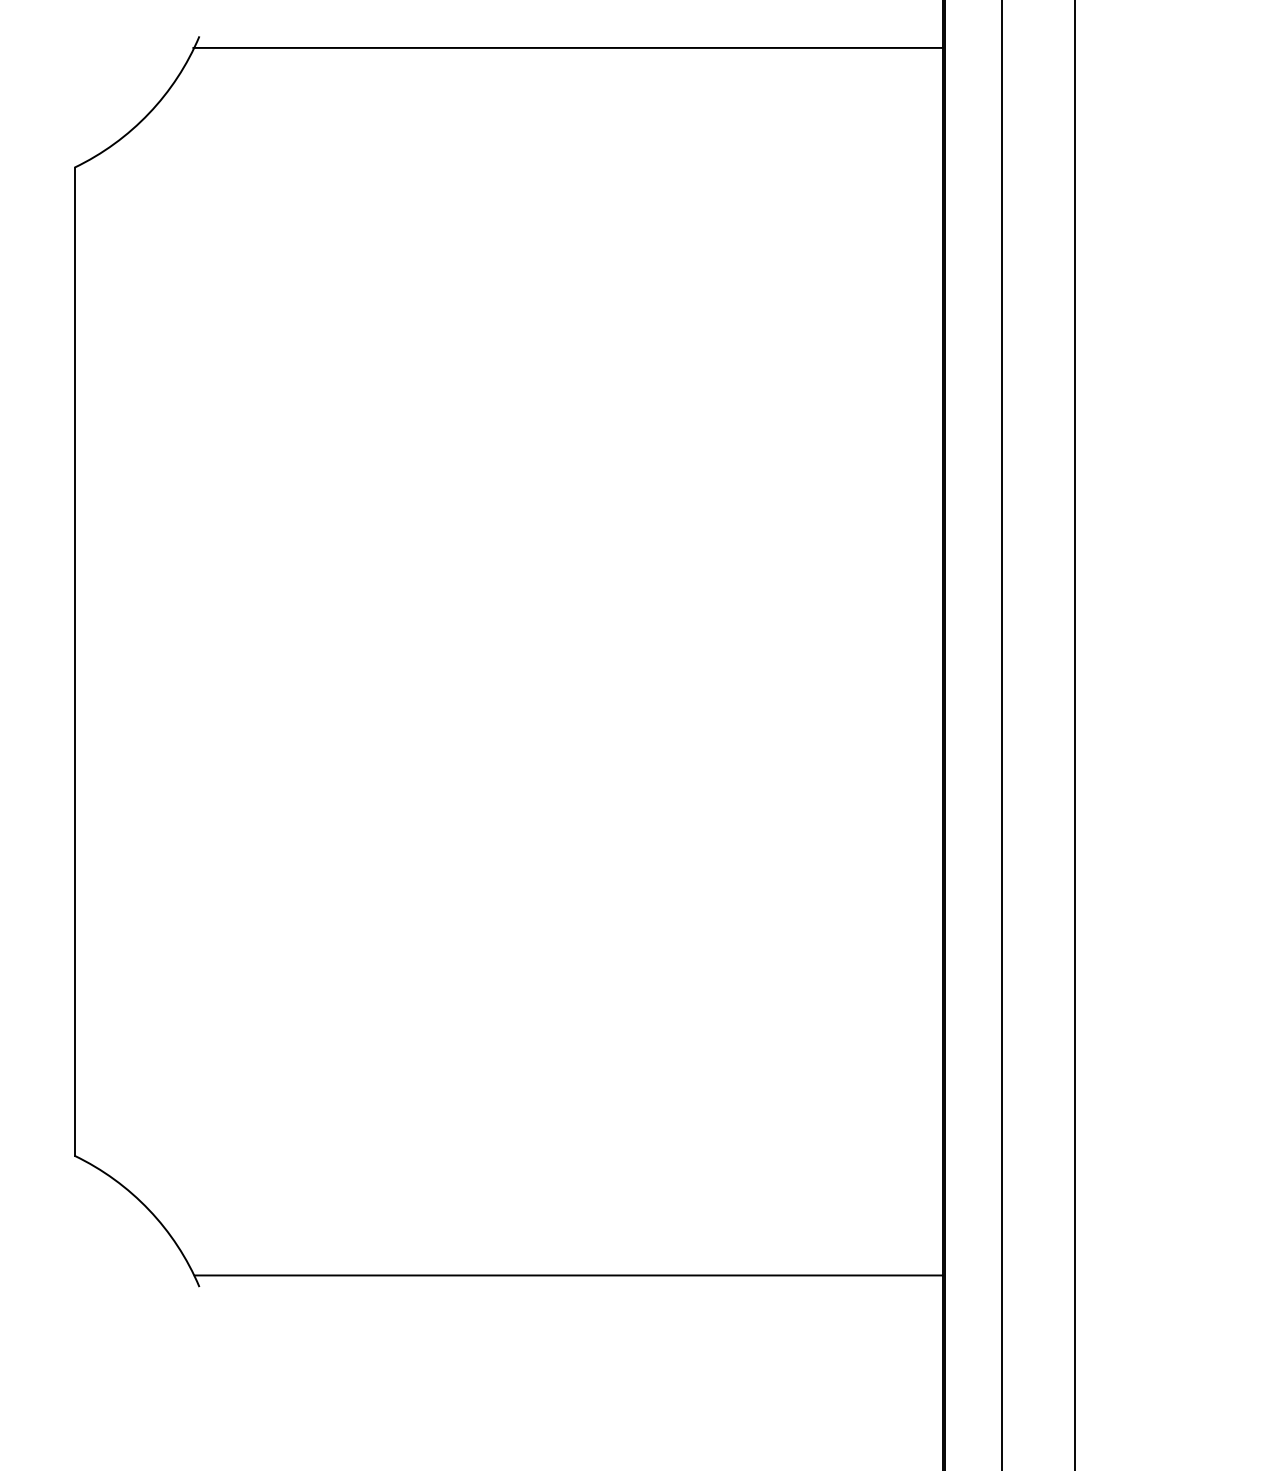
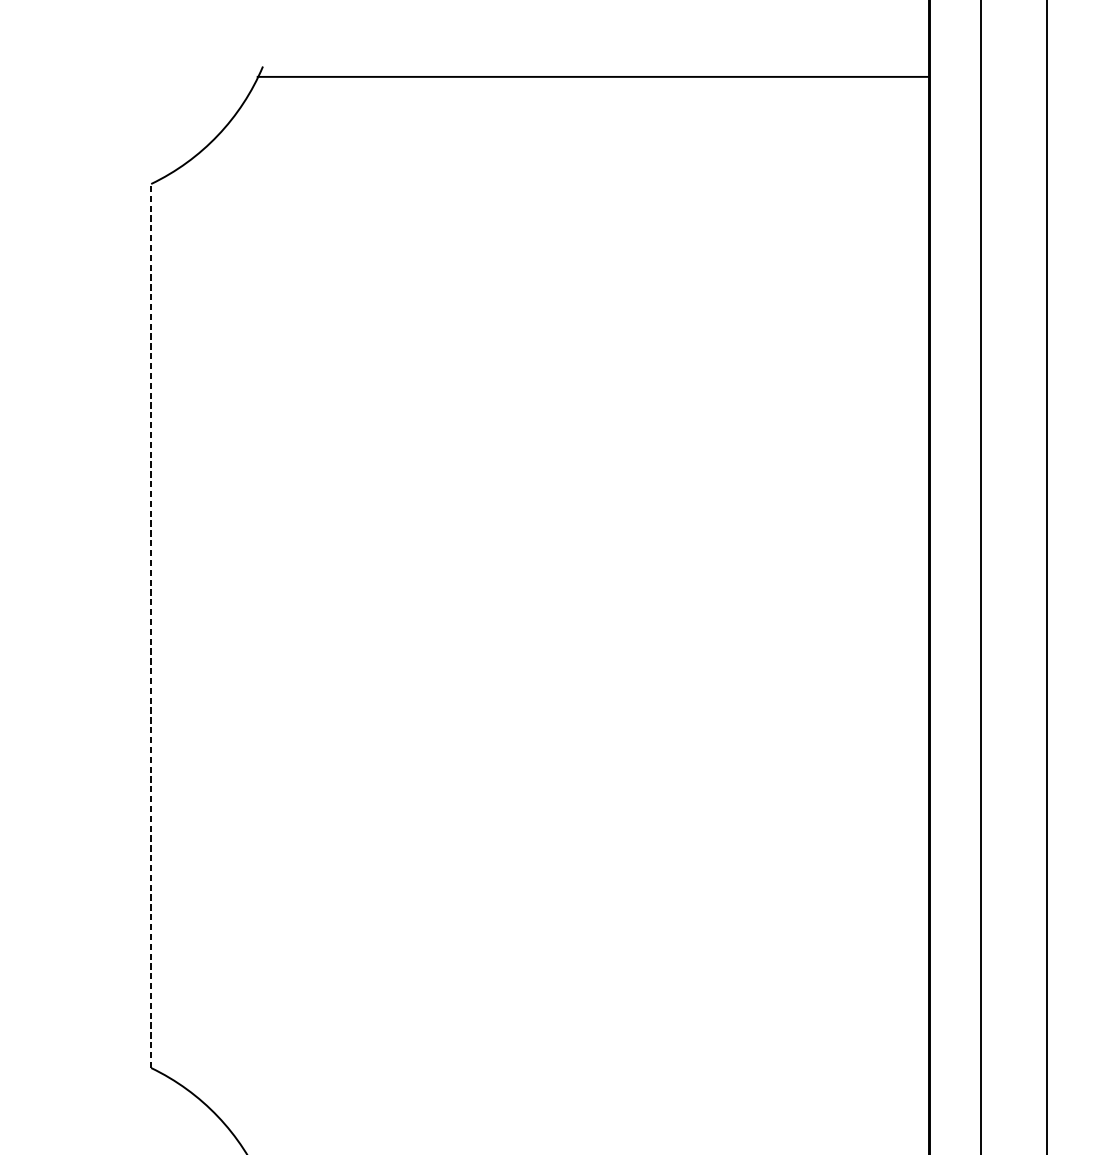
line: (74, 661) -> (151, 625), solid -> dashed

